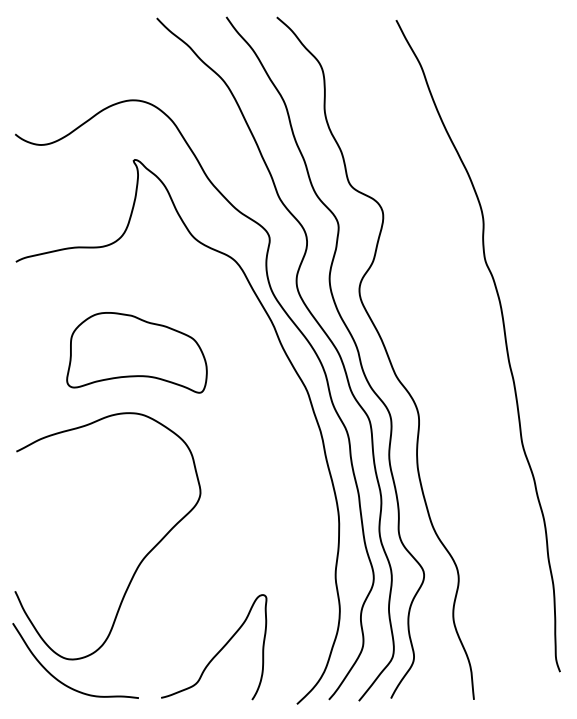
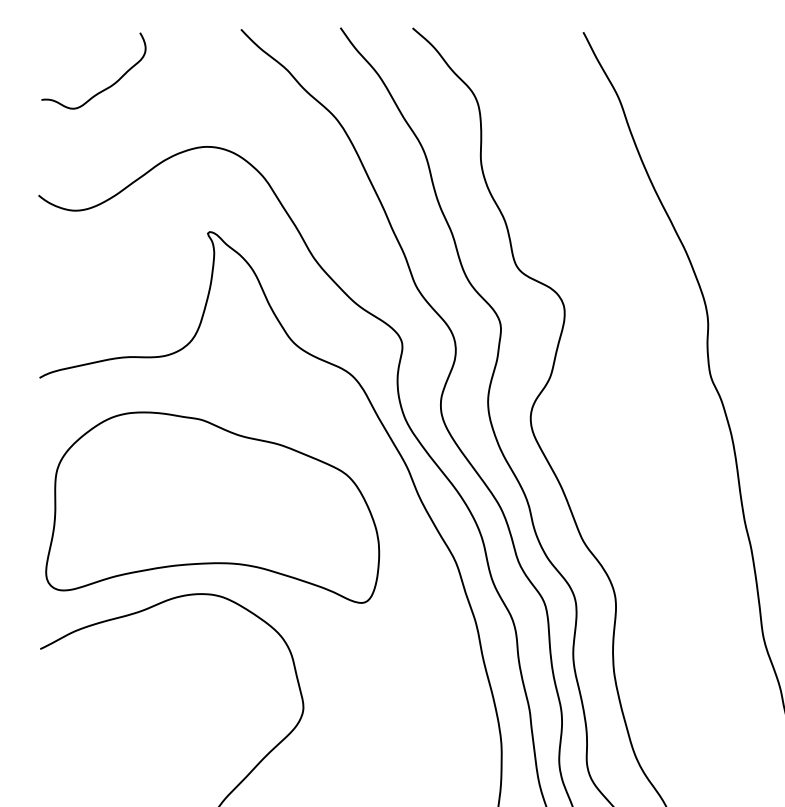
curve: (62, 58) -> (106, 87), added
part: (136, 352) -> (211, 507), size x1.67

